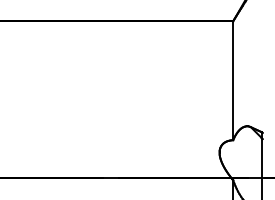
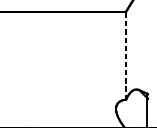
line: (233, 80) -> (126, 55), solid -> dashed

